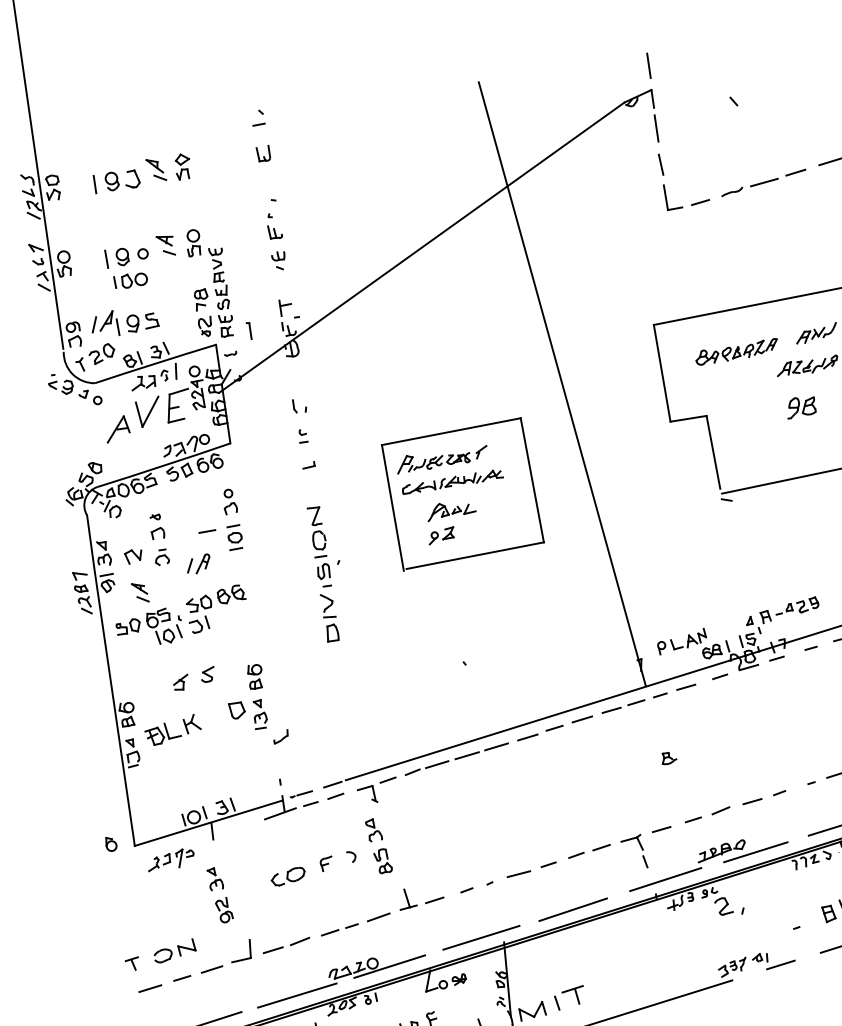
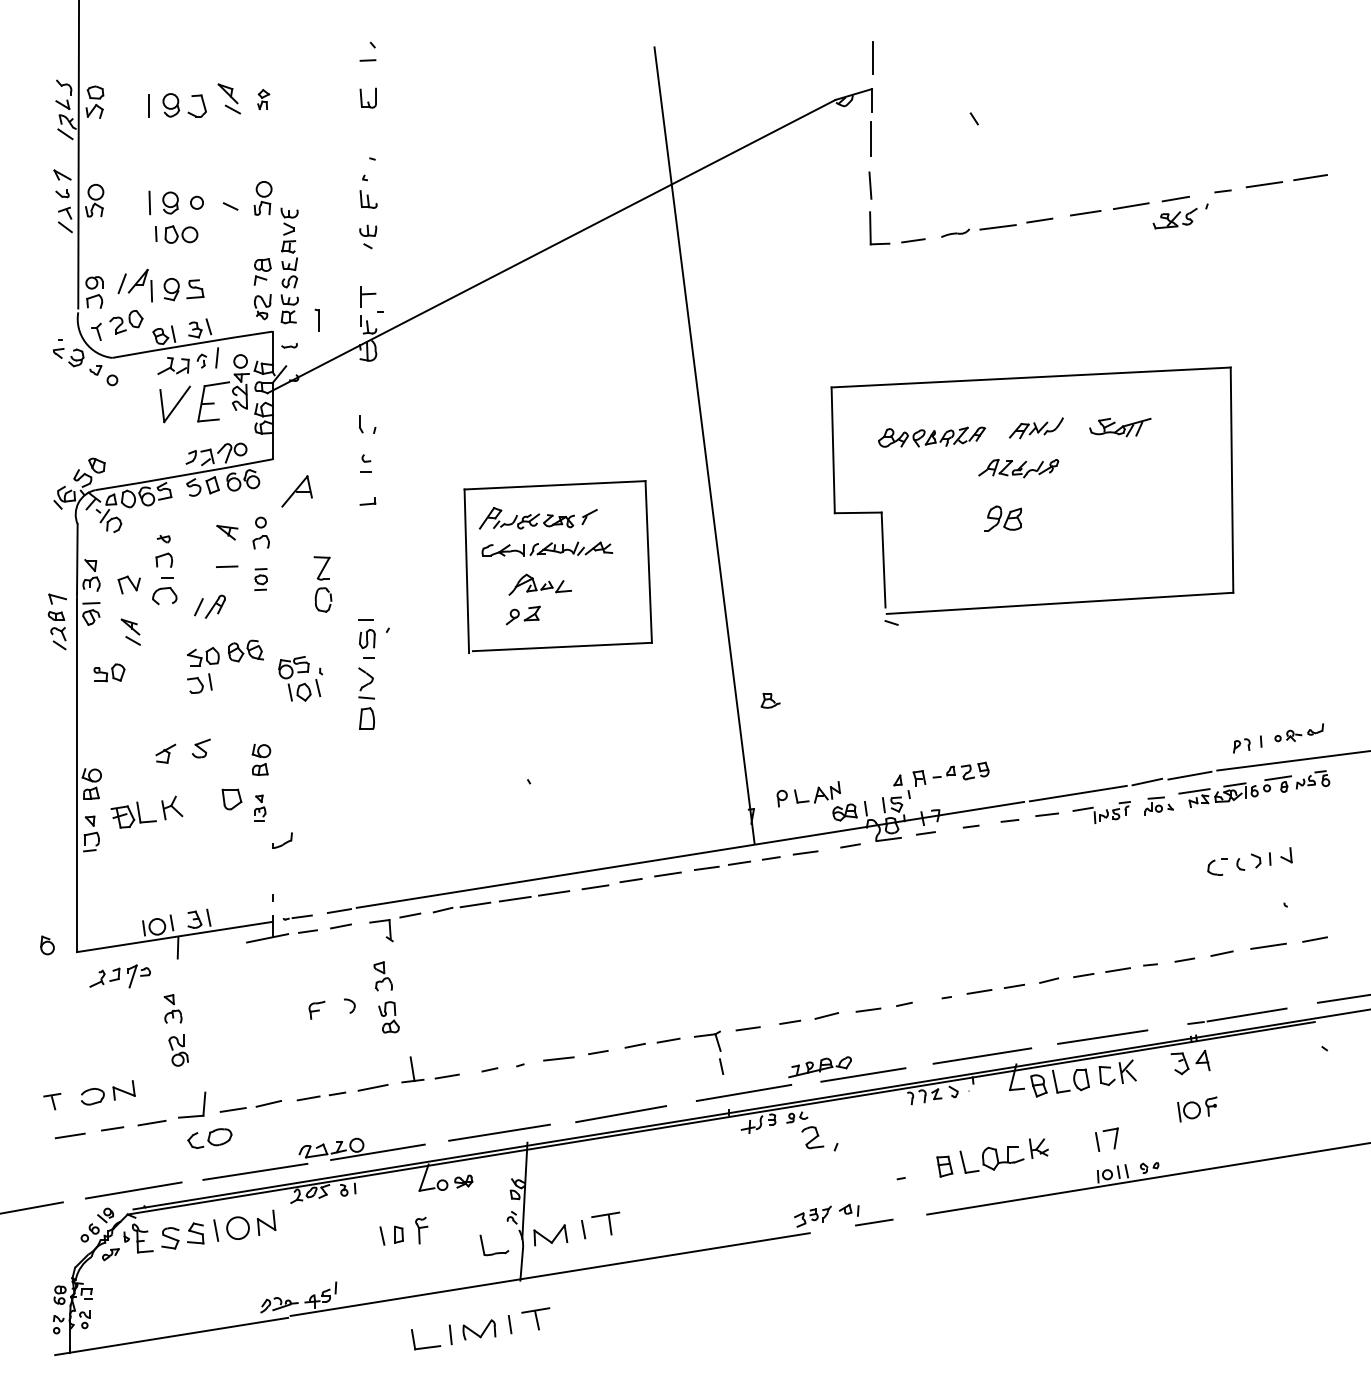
part: (182, 166) -> (263, 99), size x0.6
part: (165, 240) -> (227, 532), moved
part: (117, 429) -> (296, 491), moved
part: (316, 528) -> (322, 584), moved
part: (234, 537) -> (260, 579), size x0.7
part: (161, 557) -> (164, 591), size x1.4
part: (164, 625) -> (300, 678), moved
part: (259, 713) -> (259, 807), size x0.7
part: (668, 758) -> (770, 700), moved
part: (287, 876) -> (209, 1138), moved

